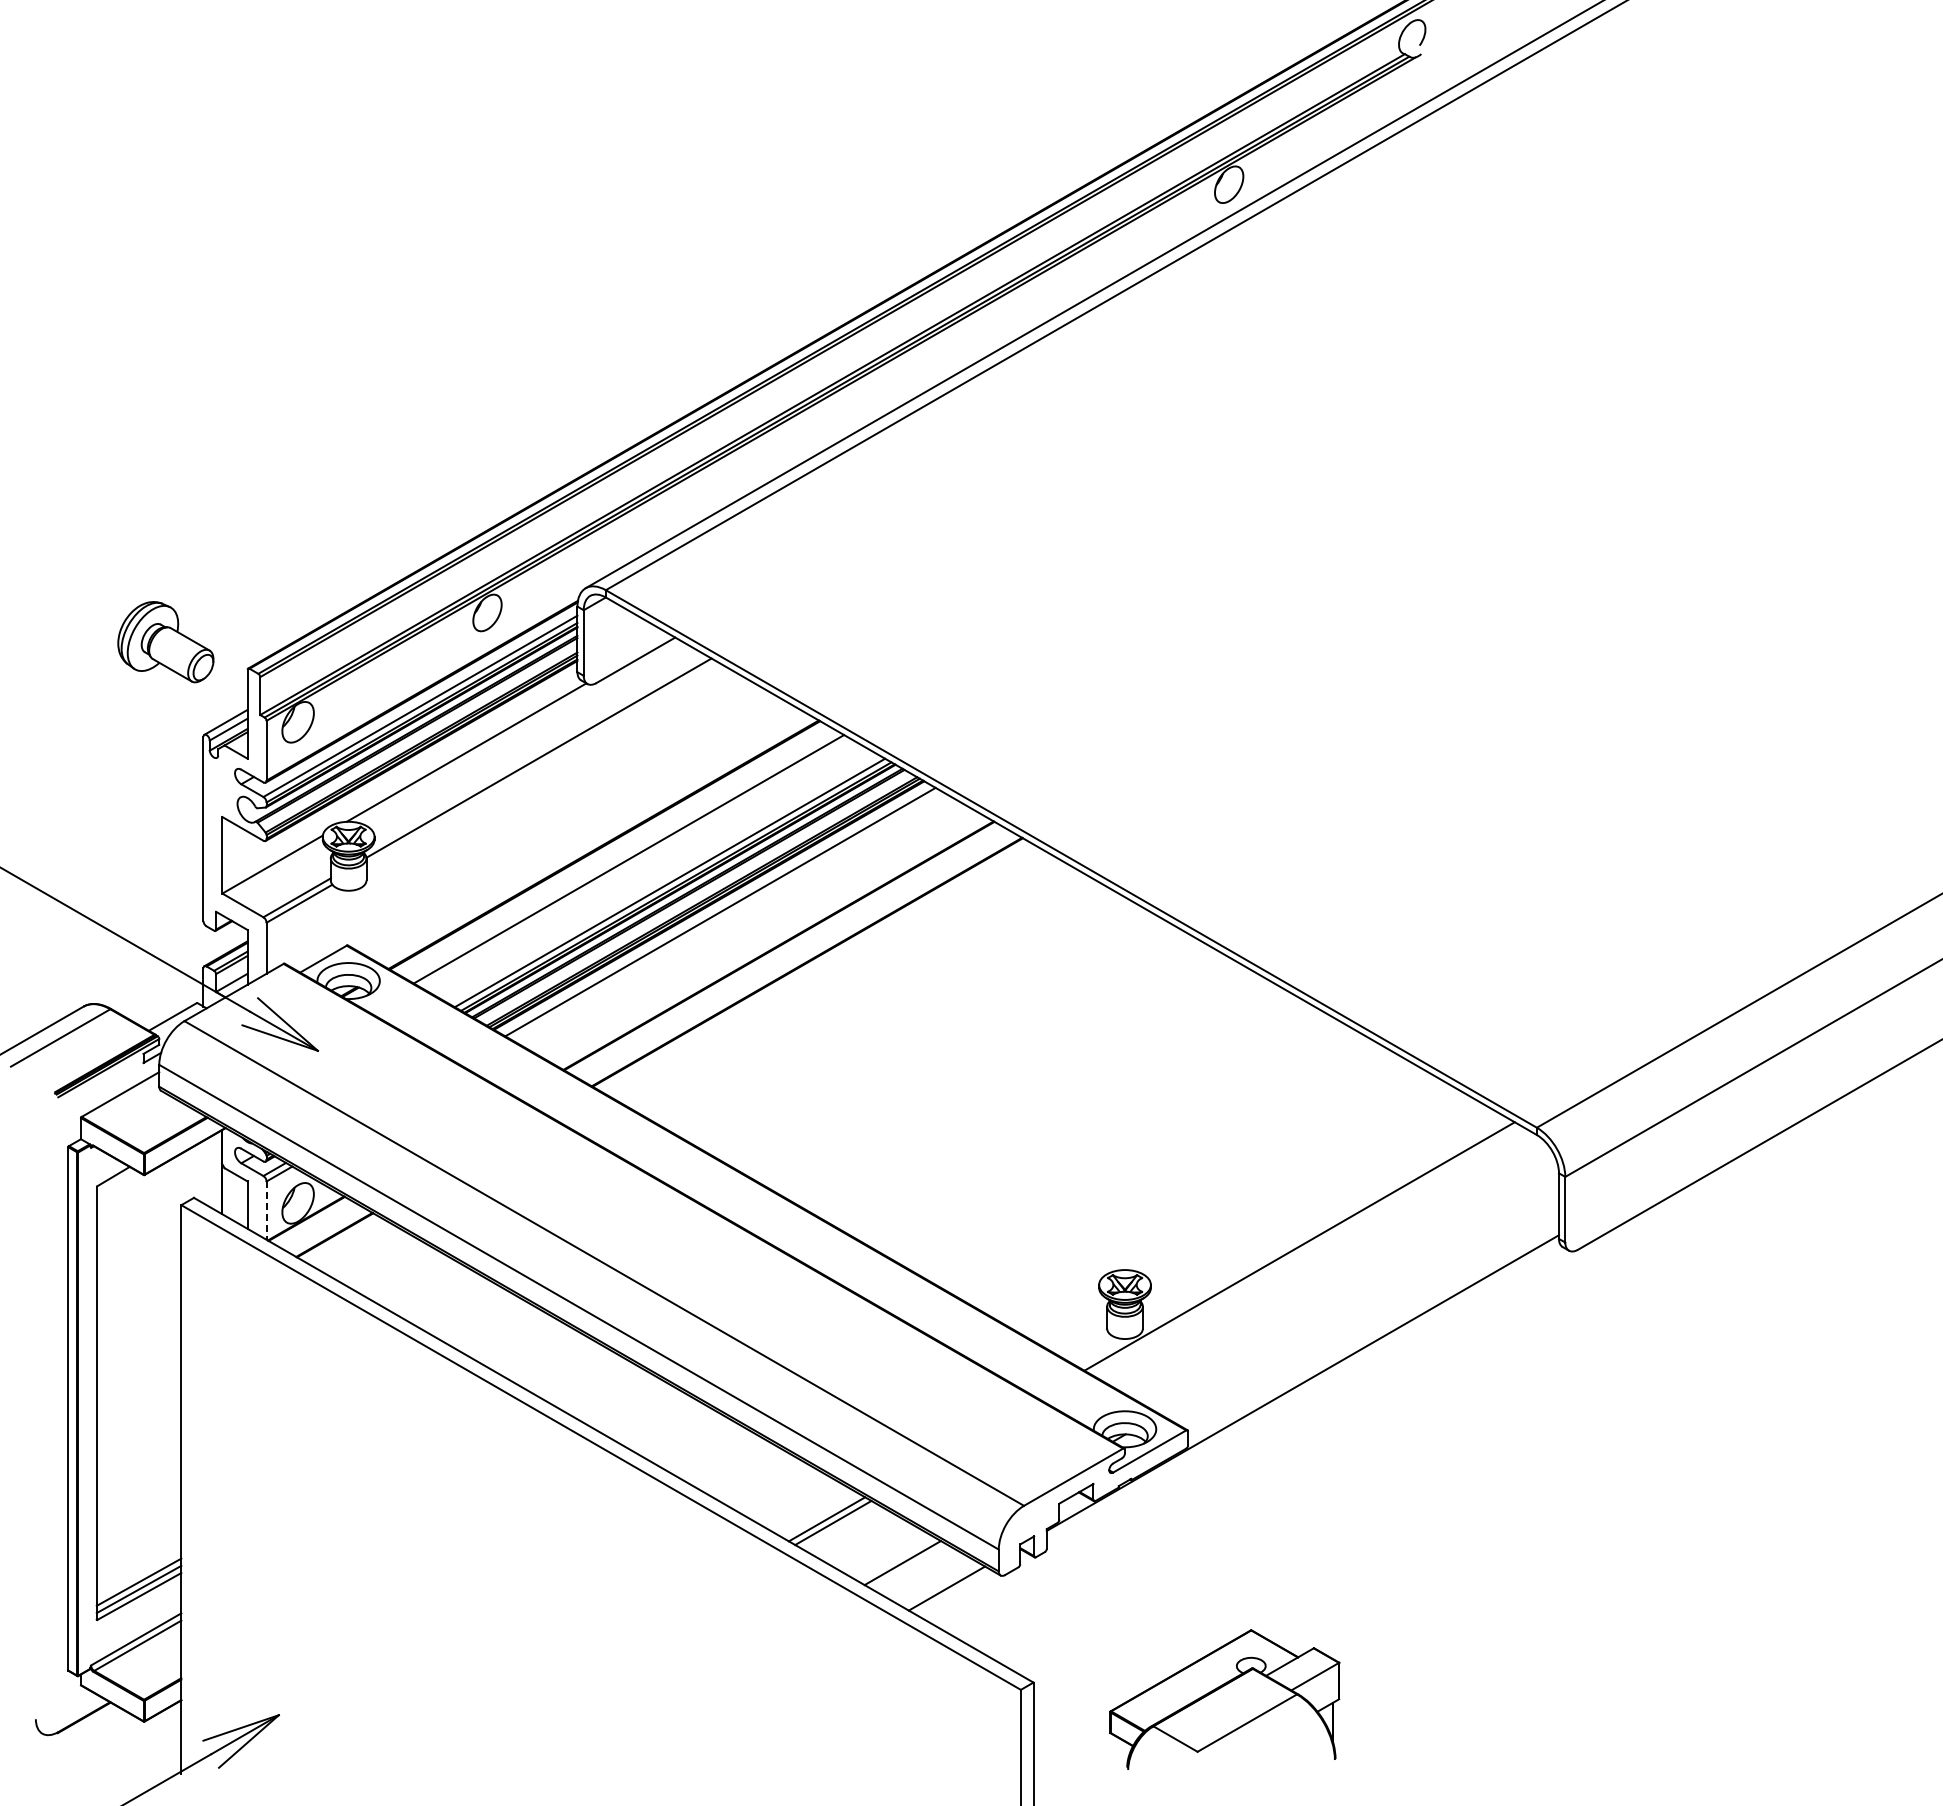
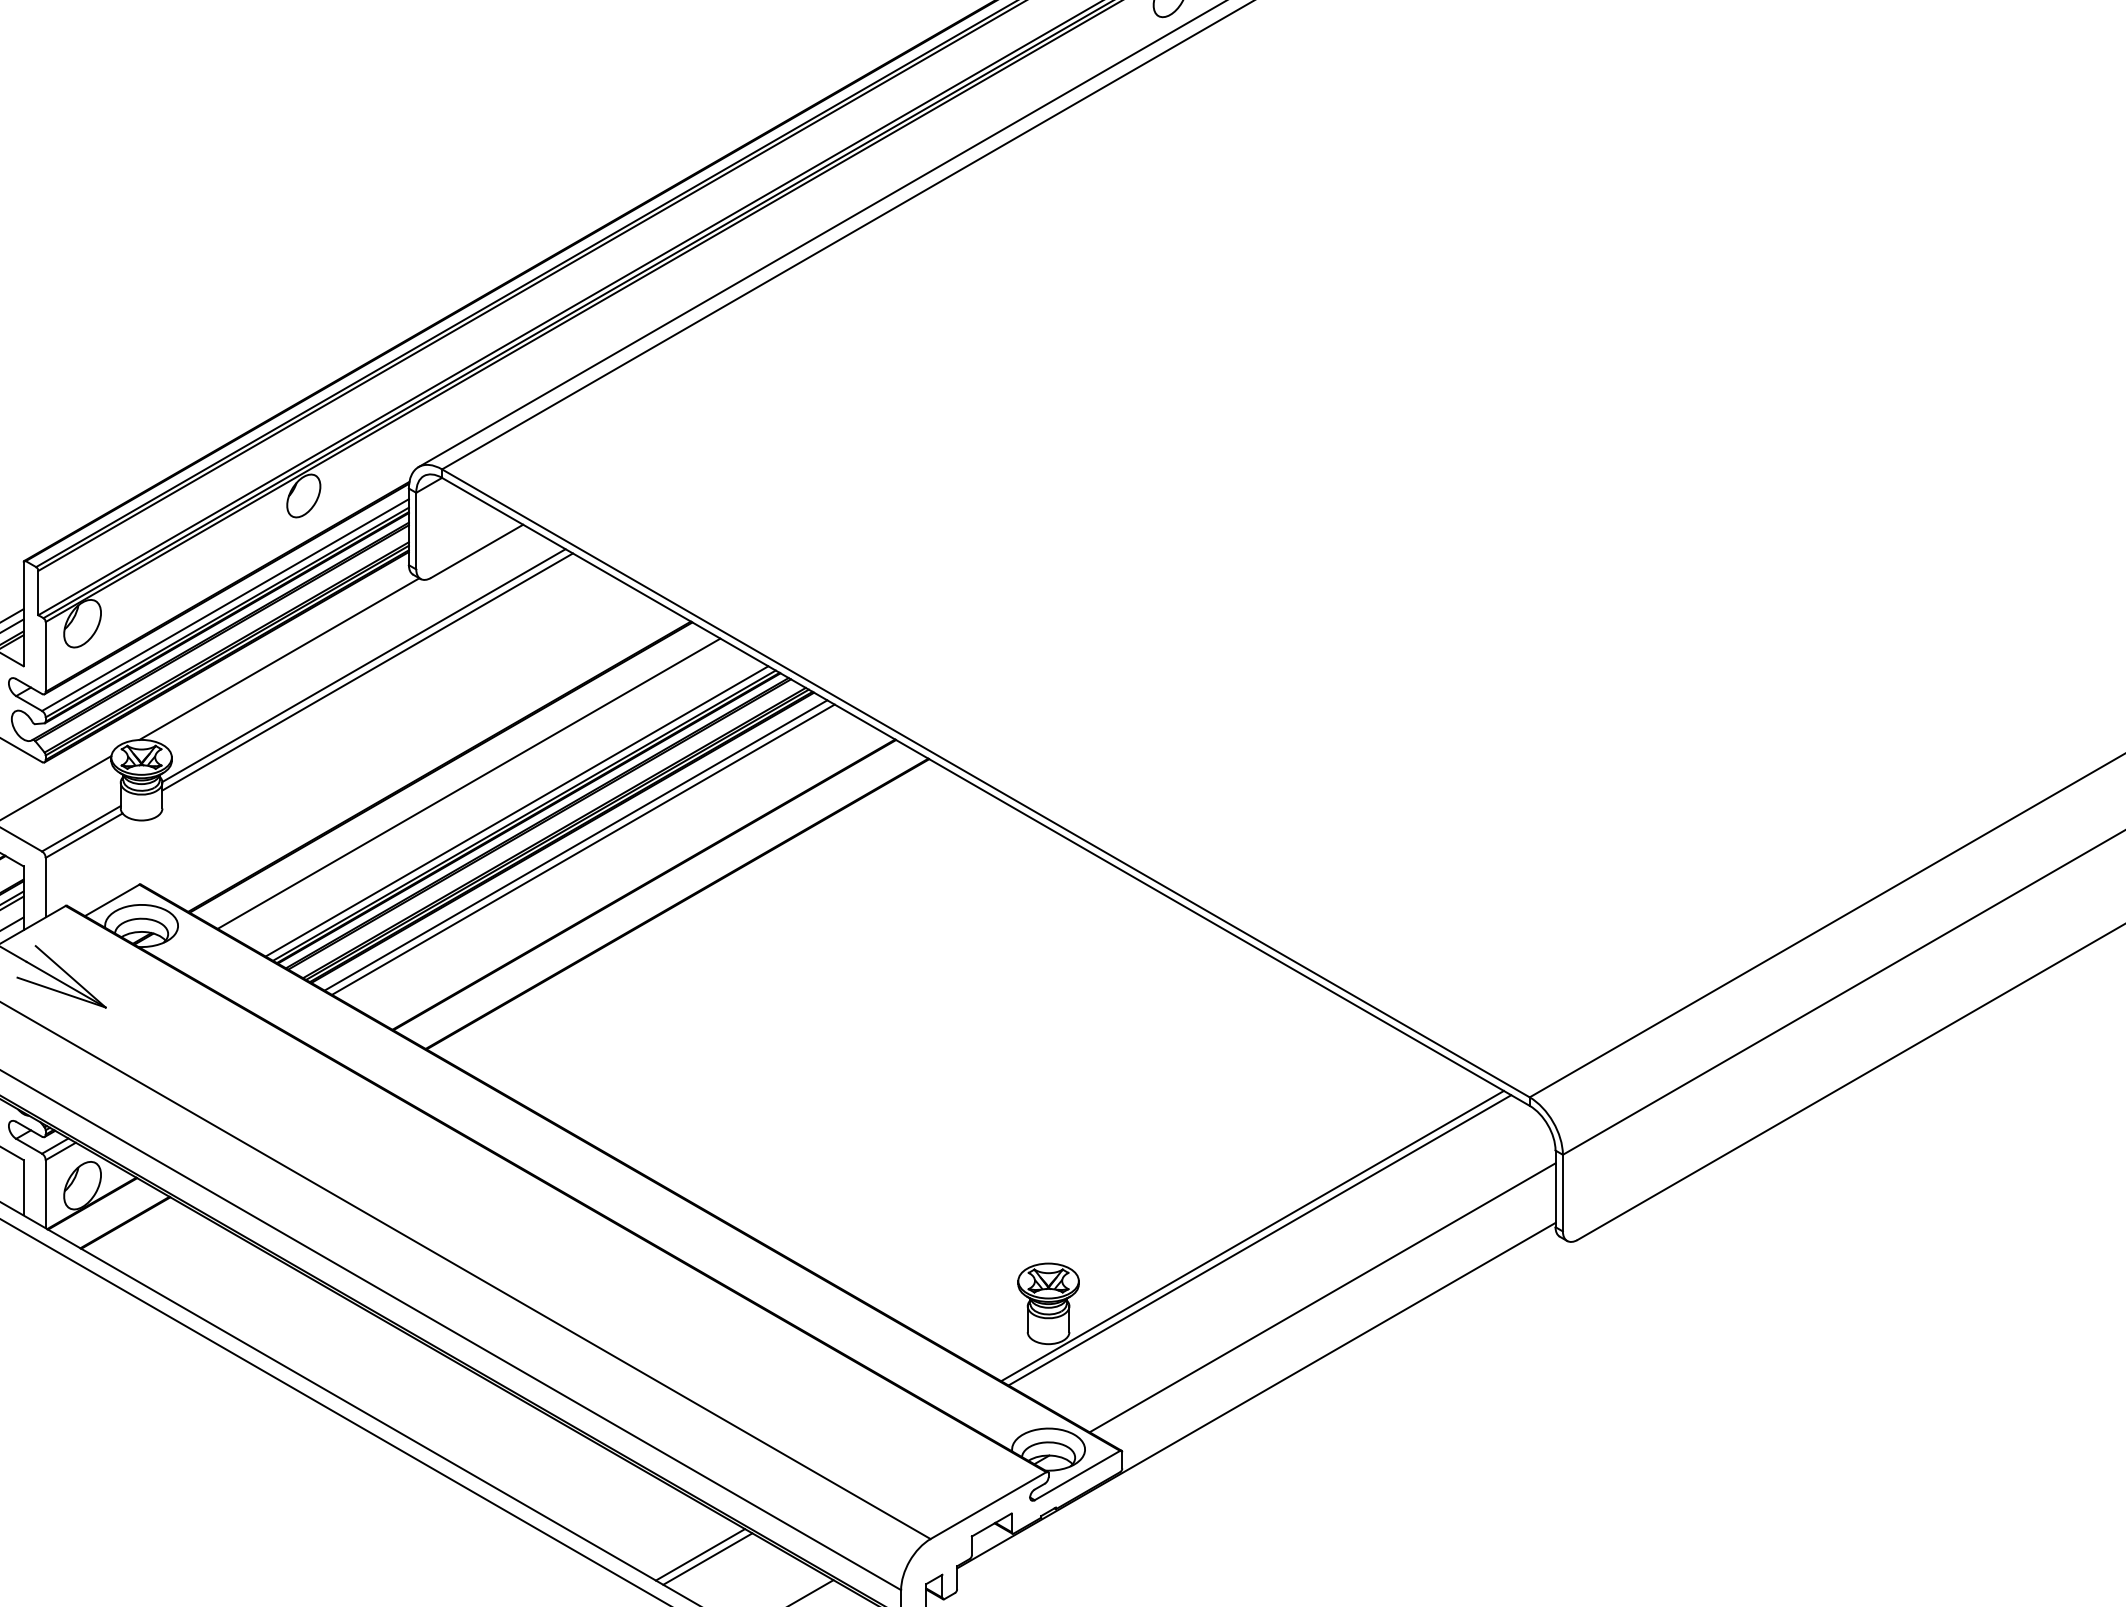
line: (541, 763) -> (366, 671), added
line: (726, 915) -> (583, 849), added
line: (266, 1211) -> (45, 1195), dashed -> solid
line: (1305, 1249) -> (1259, 1239), added
line: (1359, 1299) -> (1322, 1297), added

